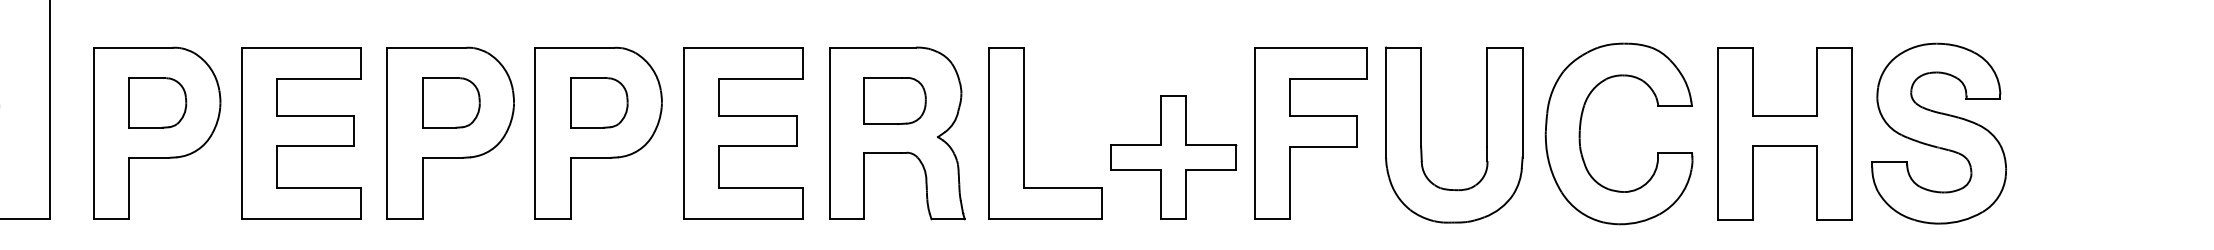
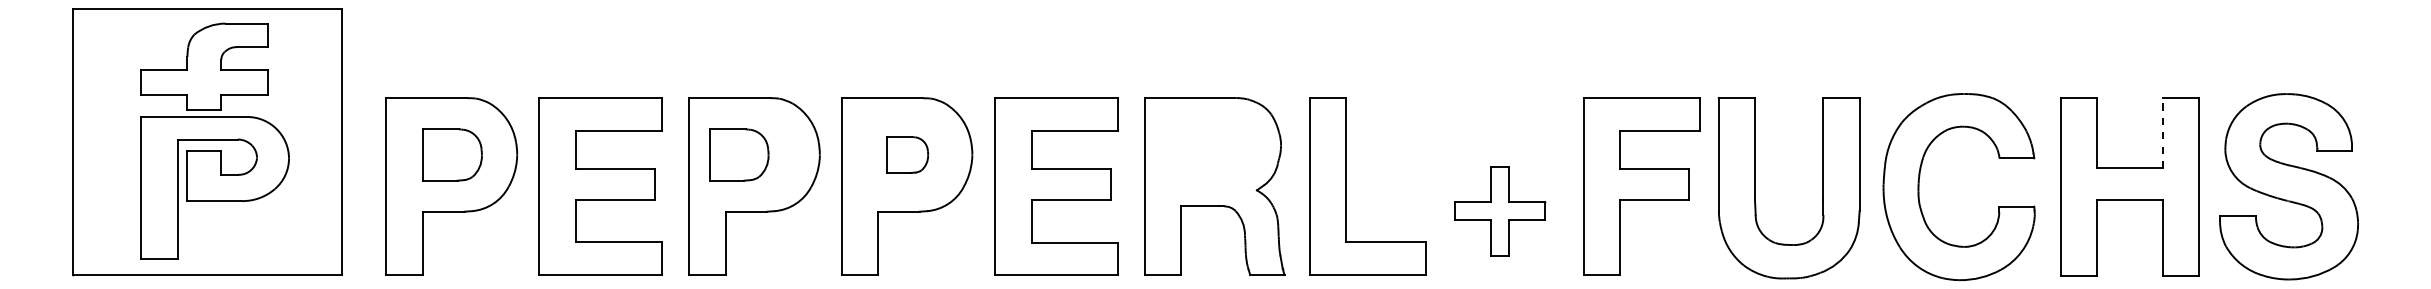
line: (1817, 81) -> (2163, 132), solid -> dashed
part: (894, 100) -> (1212, 152), removed
part: (451, 102) -> (739, 154), moved
part: (599, 102) -> (907, 154), size x0.7
part: (1174, 157) -> (1500, 211), size x0.7

